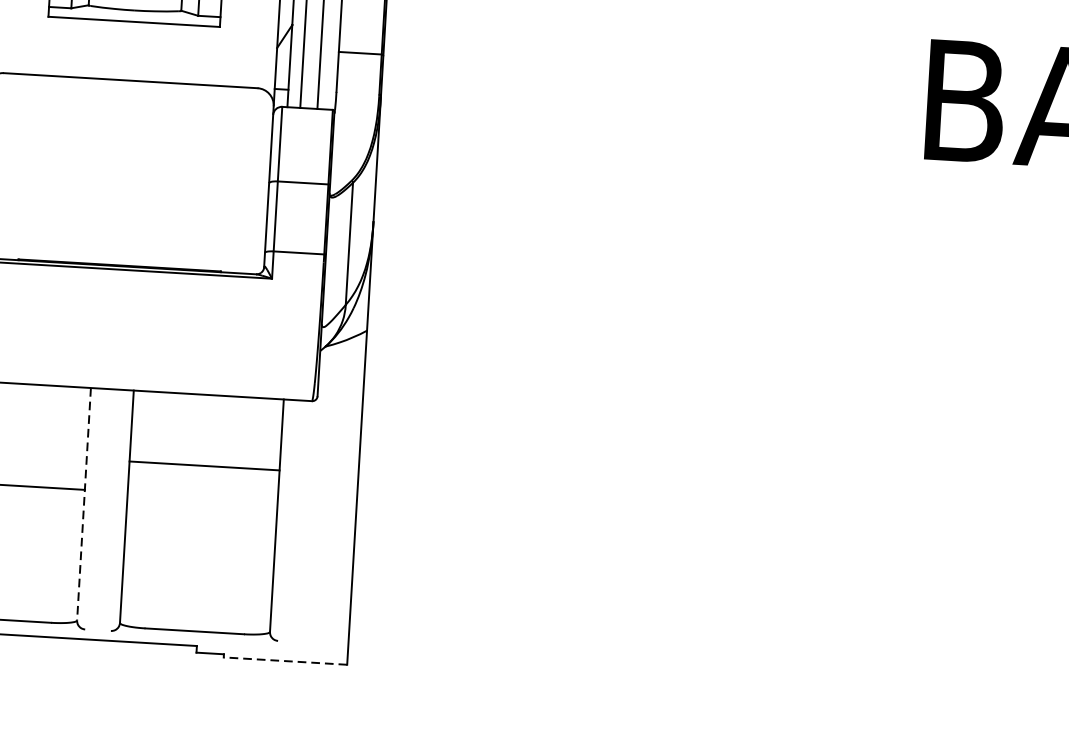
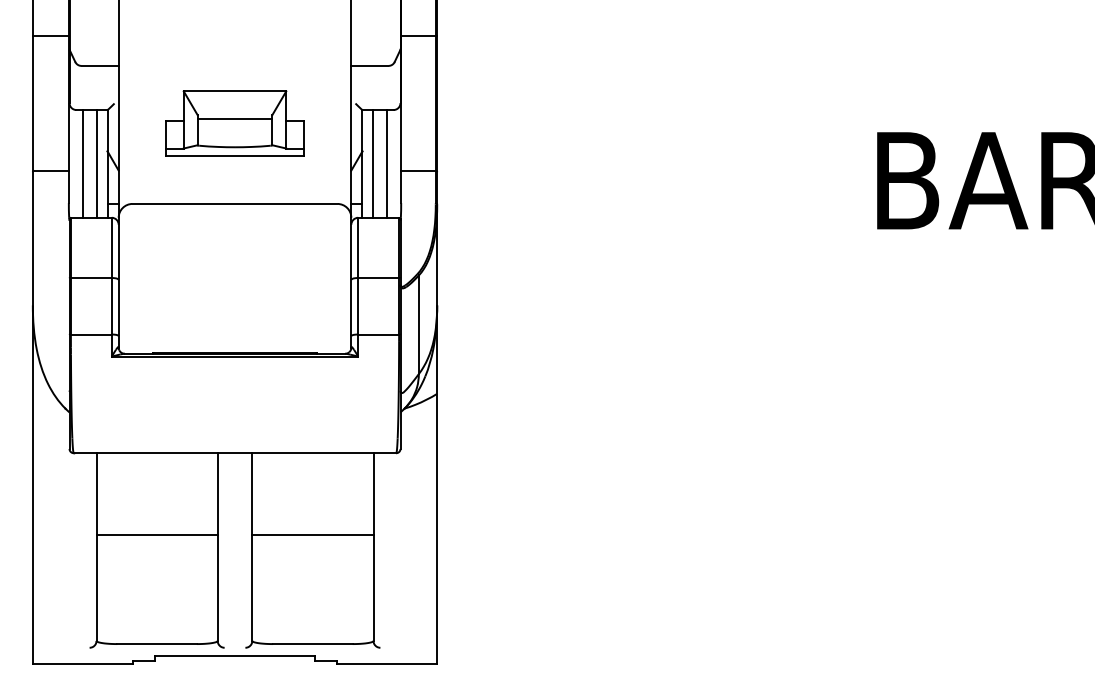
line: (204, 465) -> (312, 535), moved
line: (83, 504) -> (217, 547), dashed -> solid
line: (285, 660) -> (387, 663), dashed -> solid

